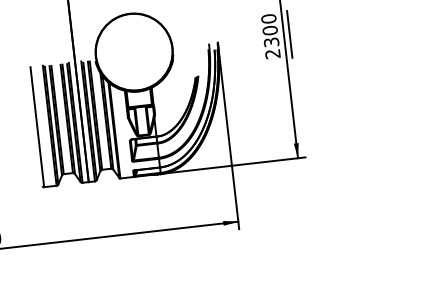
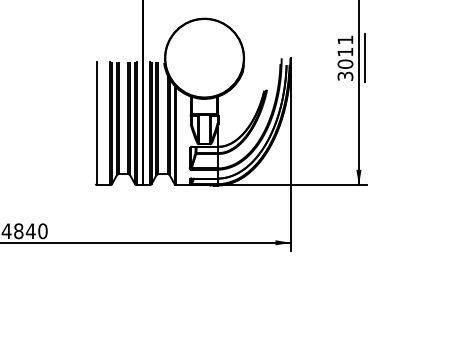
text: (270, 35) -> (345, 57), 2300 -> 3011

